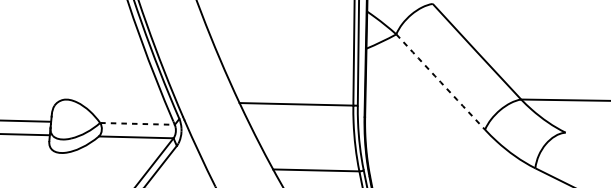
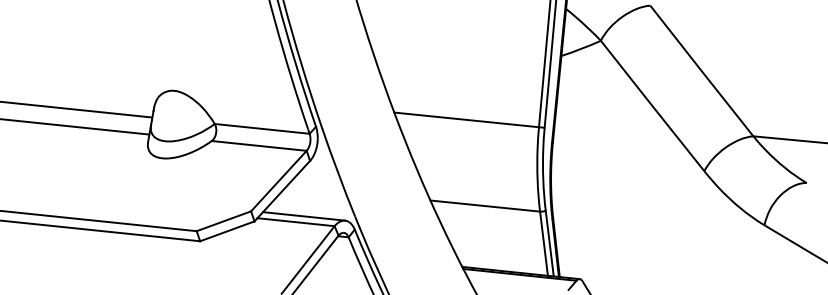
arc: (440, 82) -> (652, 106), dashed -> solid
line: (137, 123) -> (262, 128), dashed -> solid

